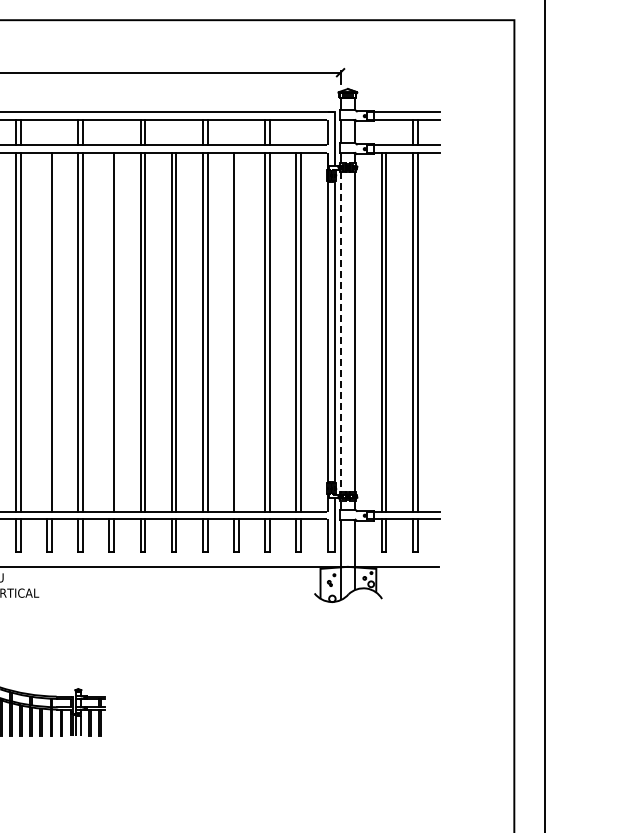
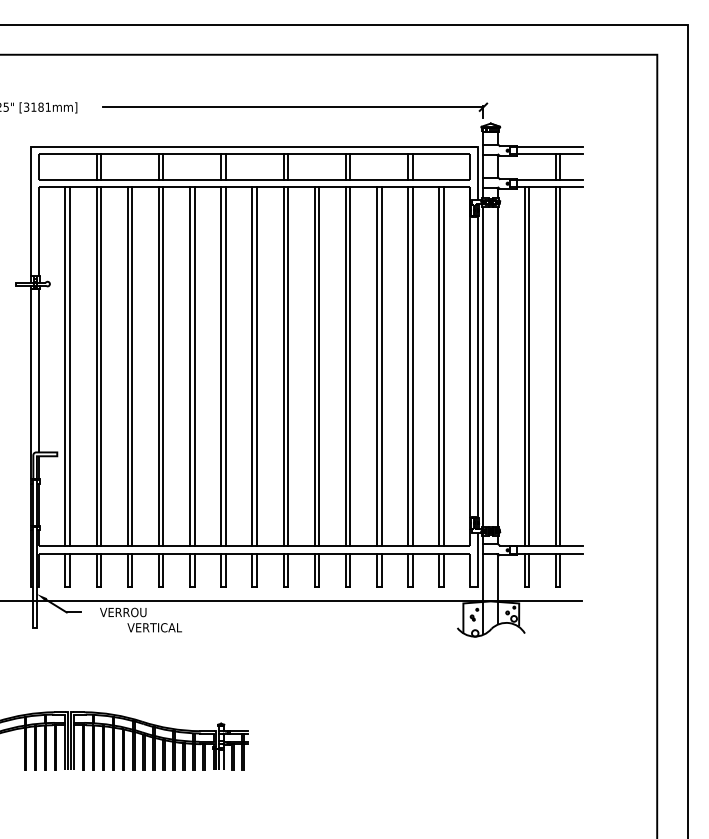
line: (47, 331) -> (190, 366), added
line: (109, 331) -> (252, 366), added
line: (238, 331) -> (381, 366), added
line: (340, 340) -> (483, 375), dashed -> solid

